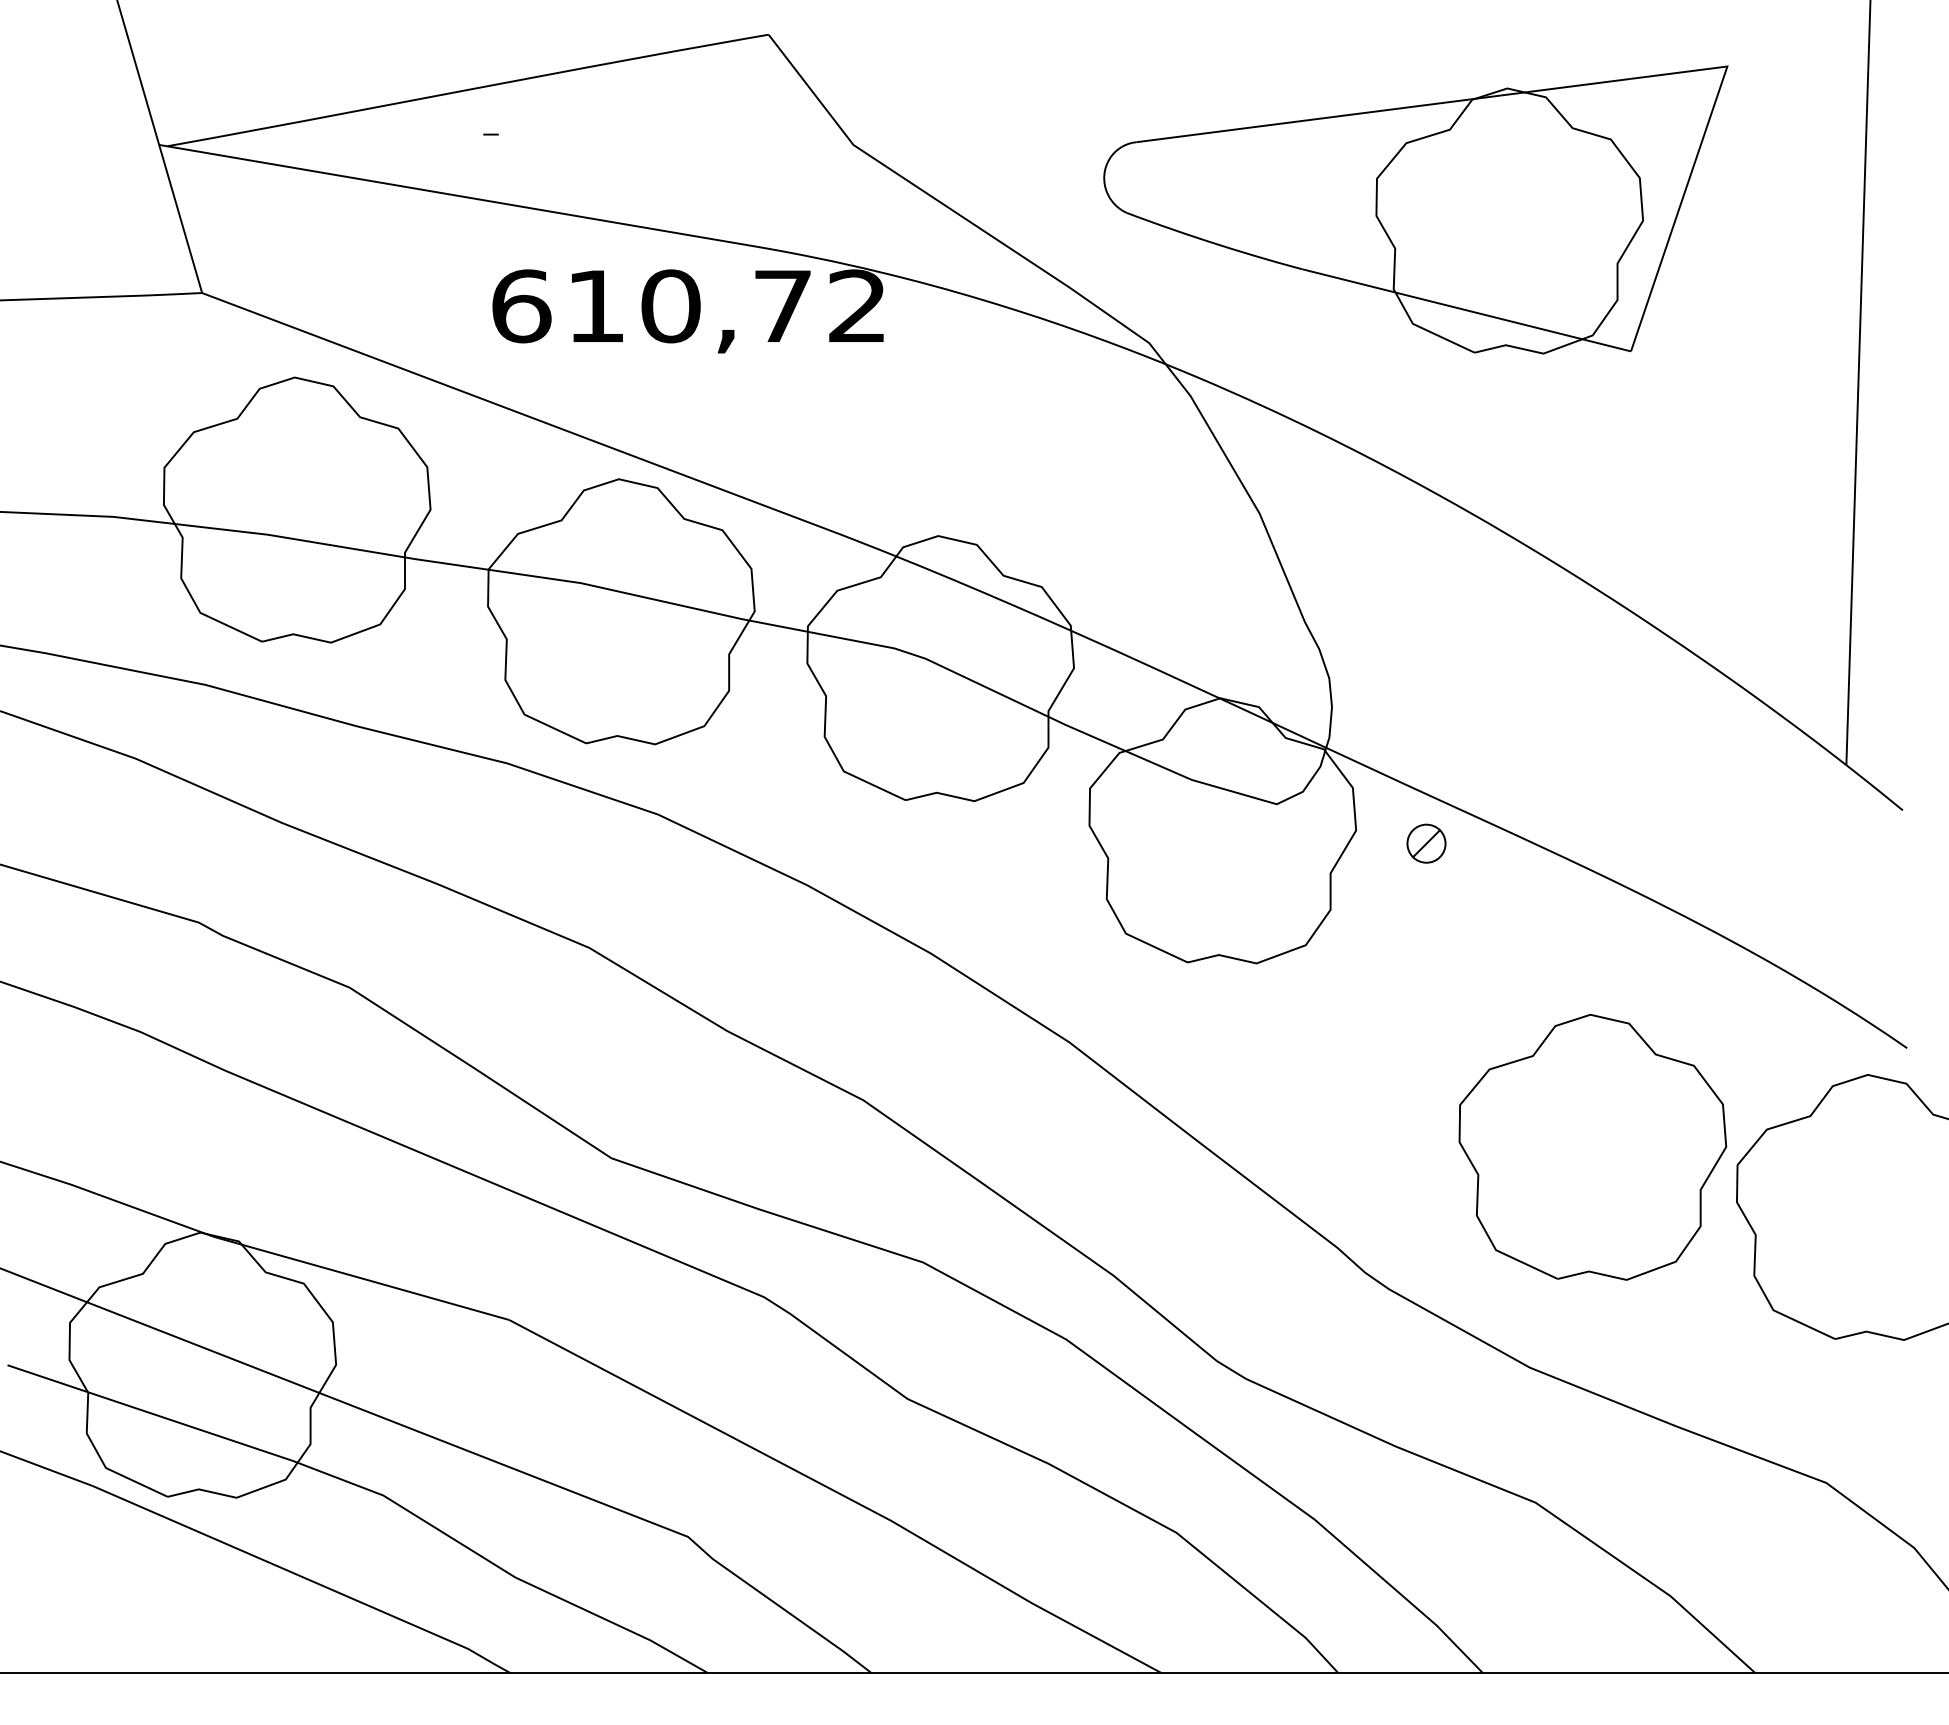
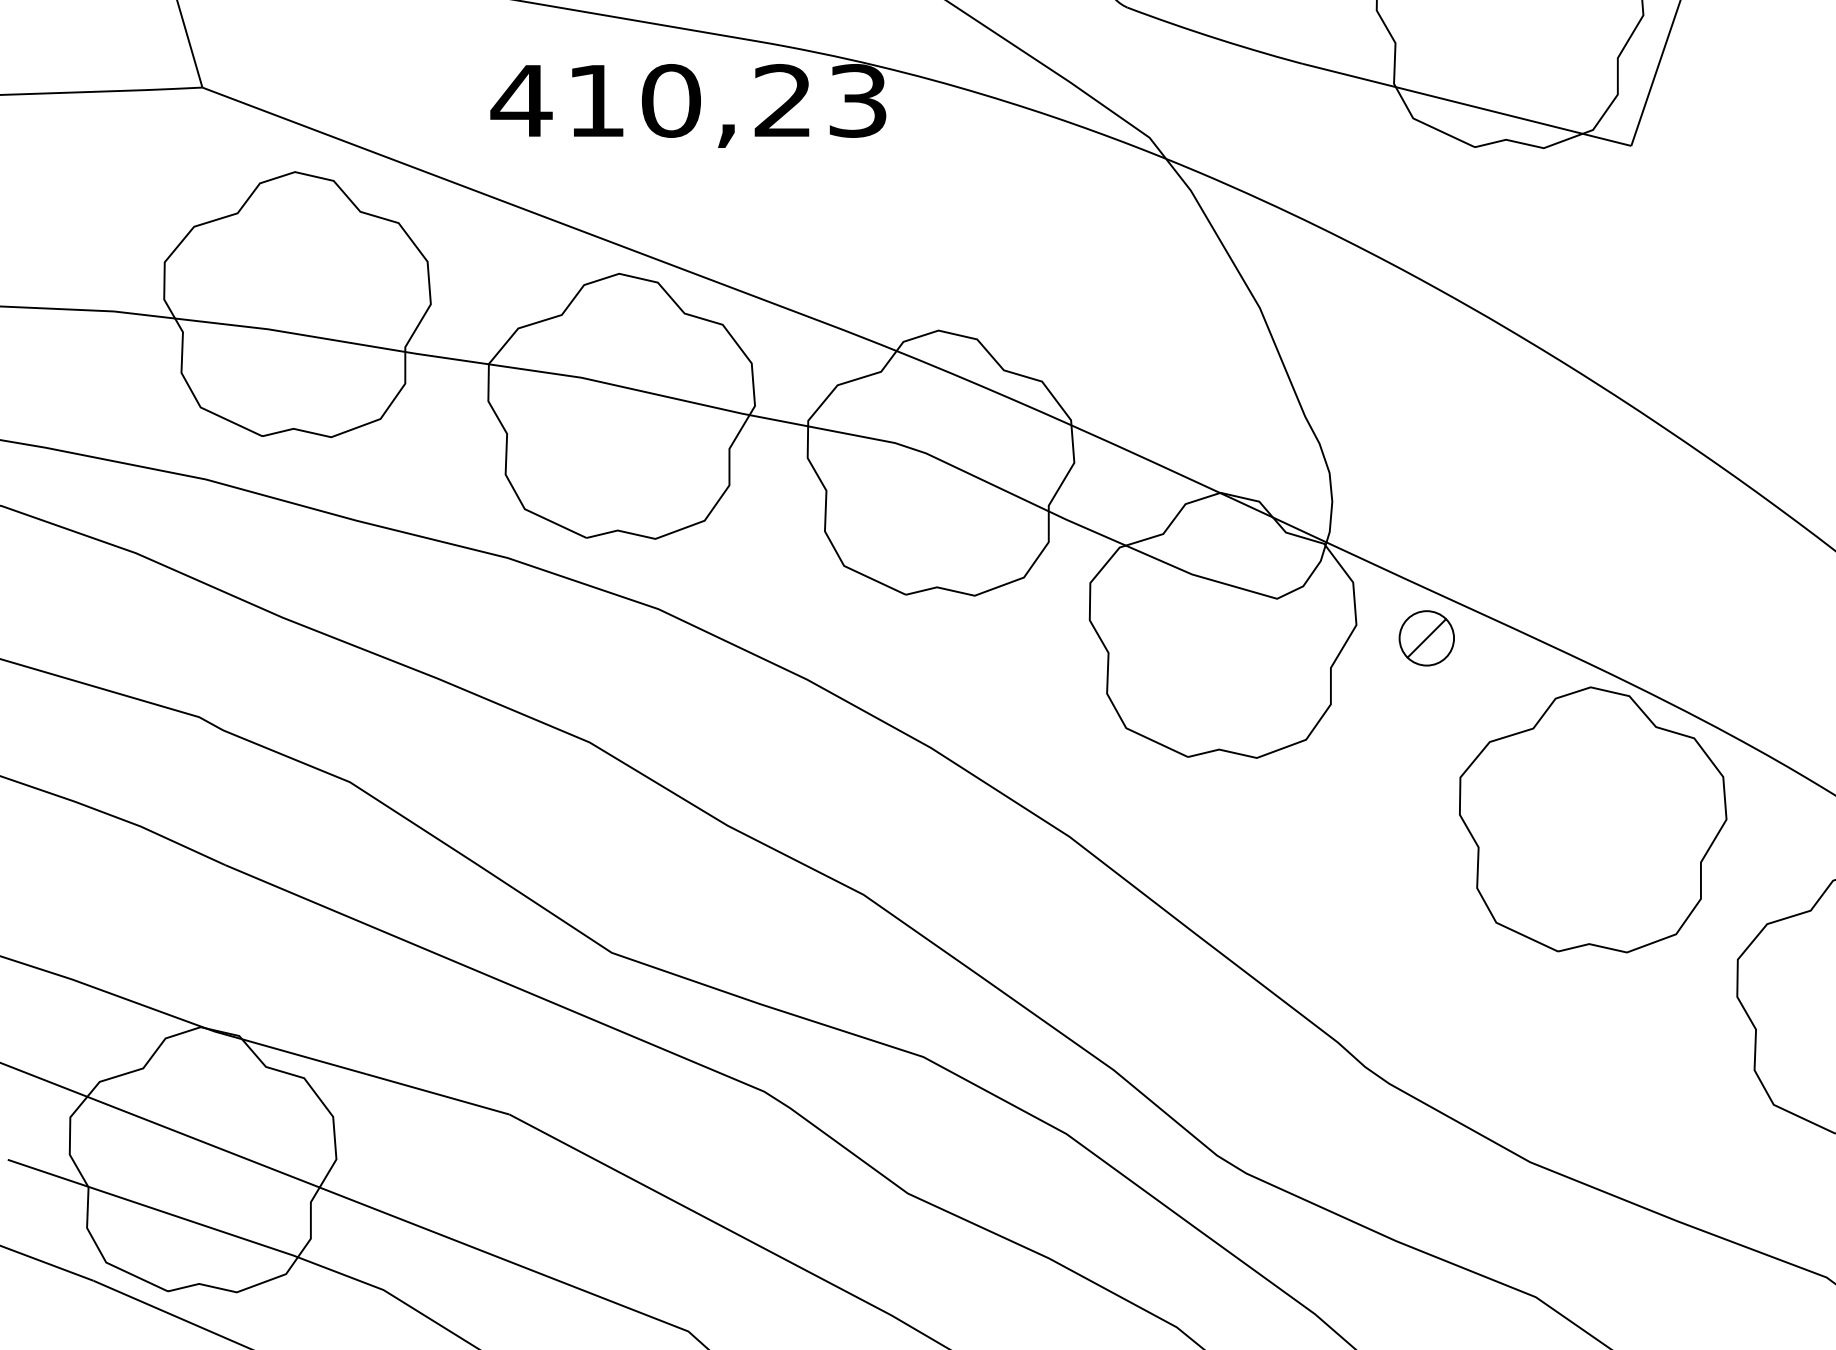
text: (687, 306) -> (687, 101), 610,72 -> 410,23
part: (1426, 843) -> (1426, 638), size x1.43
part: (1592, 1146) -> (1592, 819), moved

